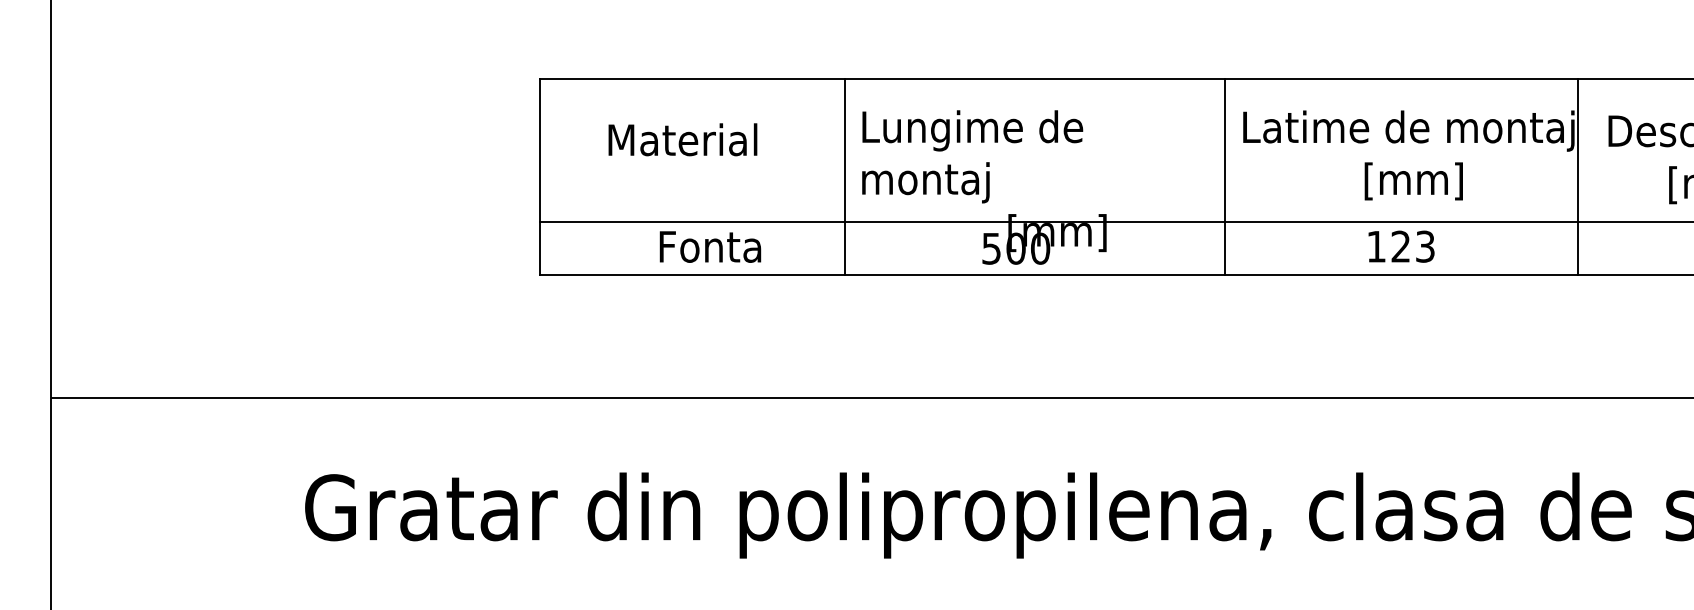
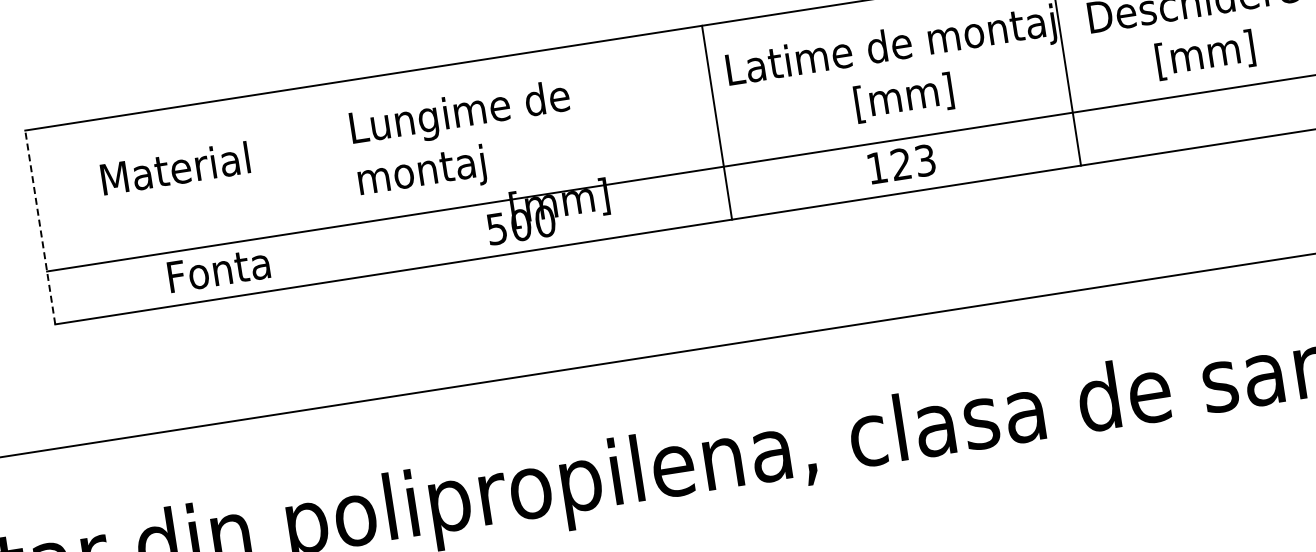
line: (540, 176) -> (40, 226), solid -> dashed
line: (845, 177) -> (341, 180), removed

